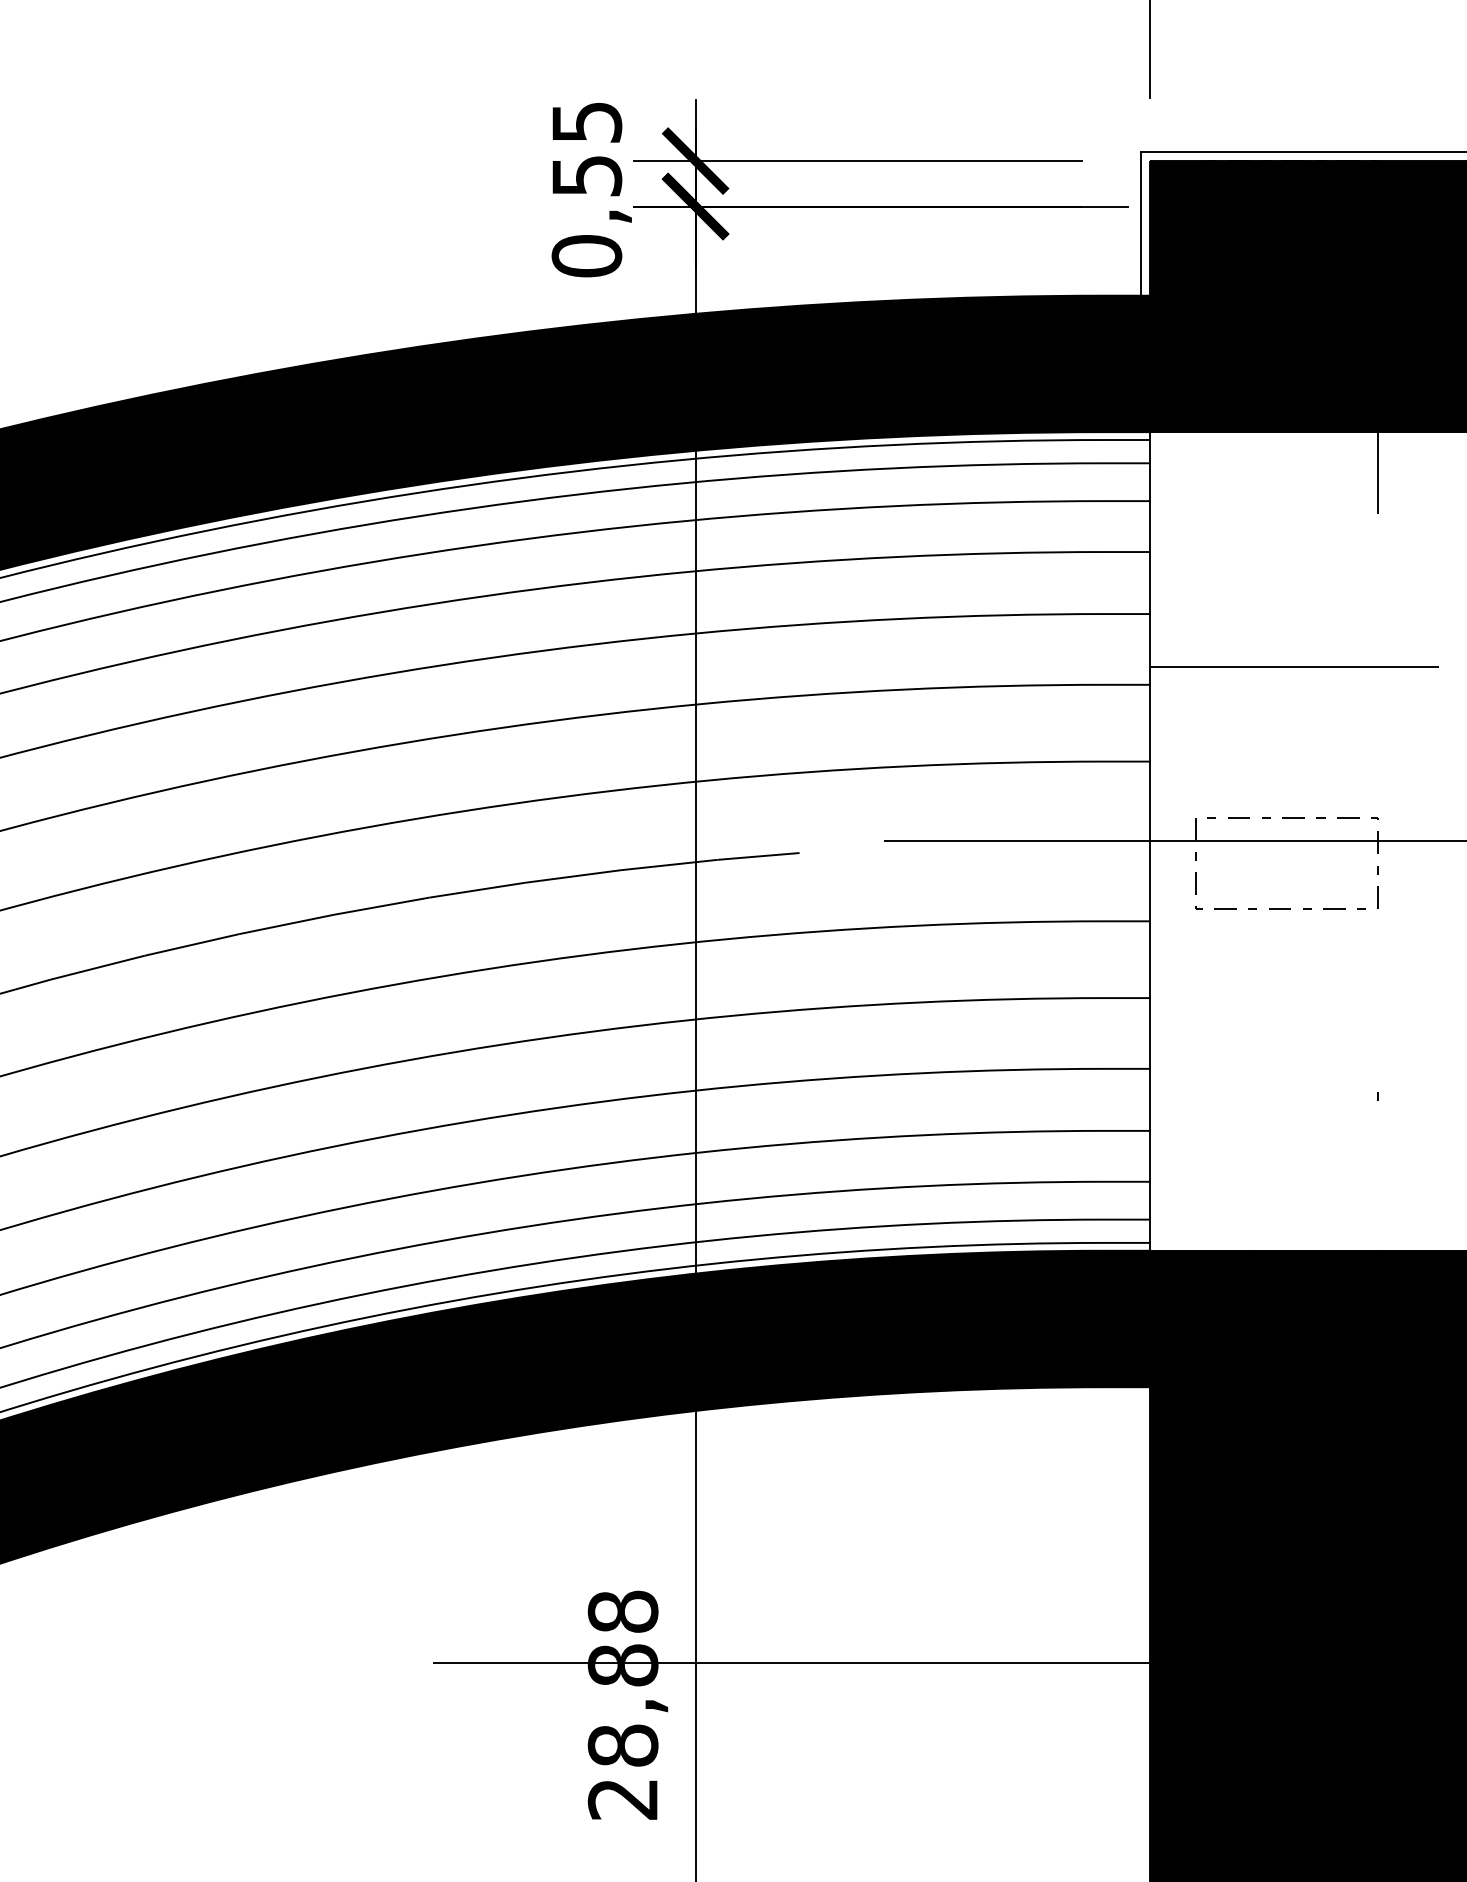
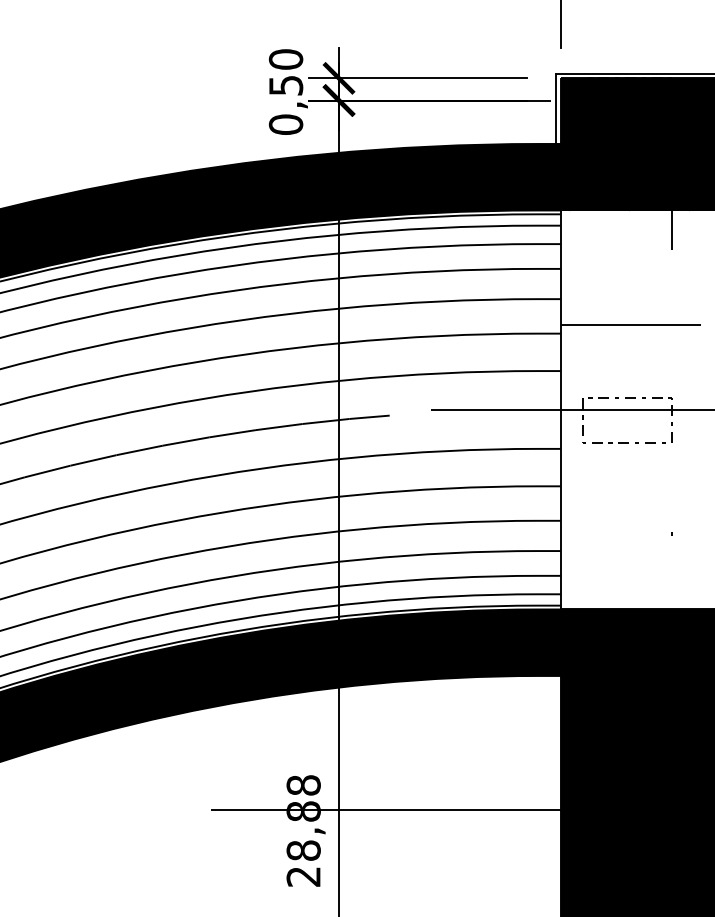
text: (585, 122) -> (285, 59), 0,55 -> 0,50

